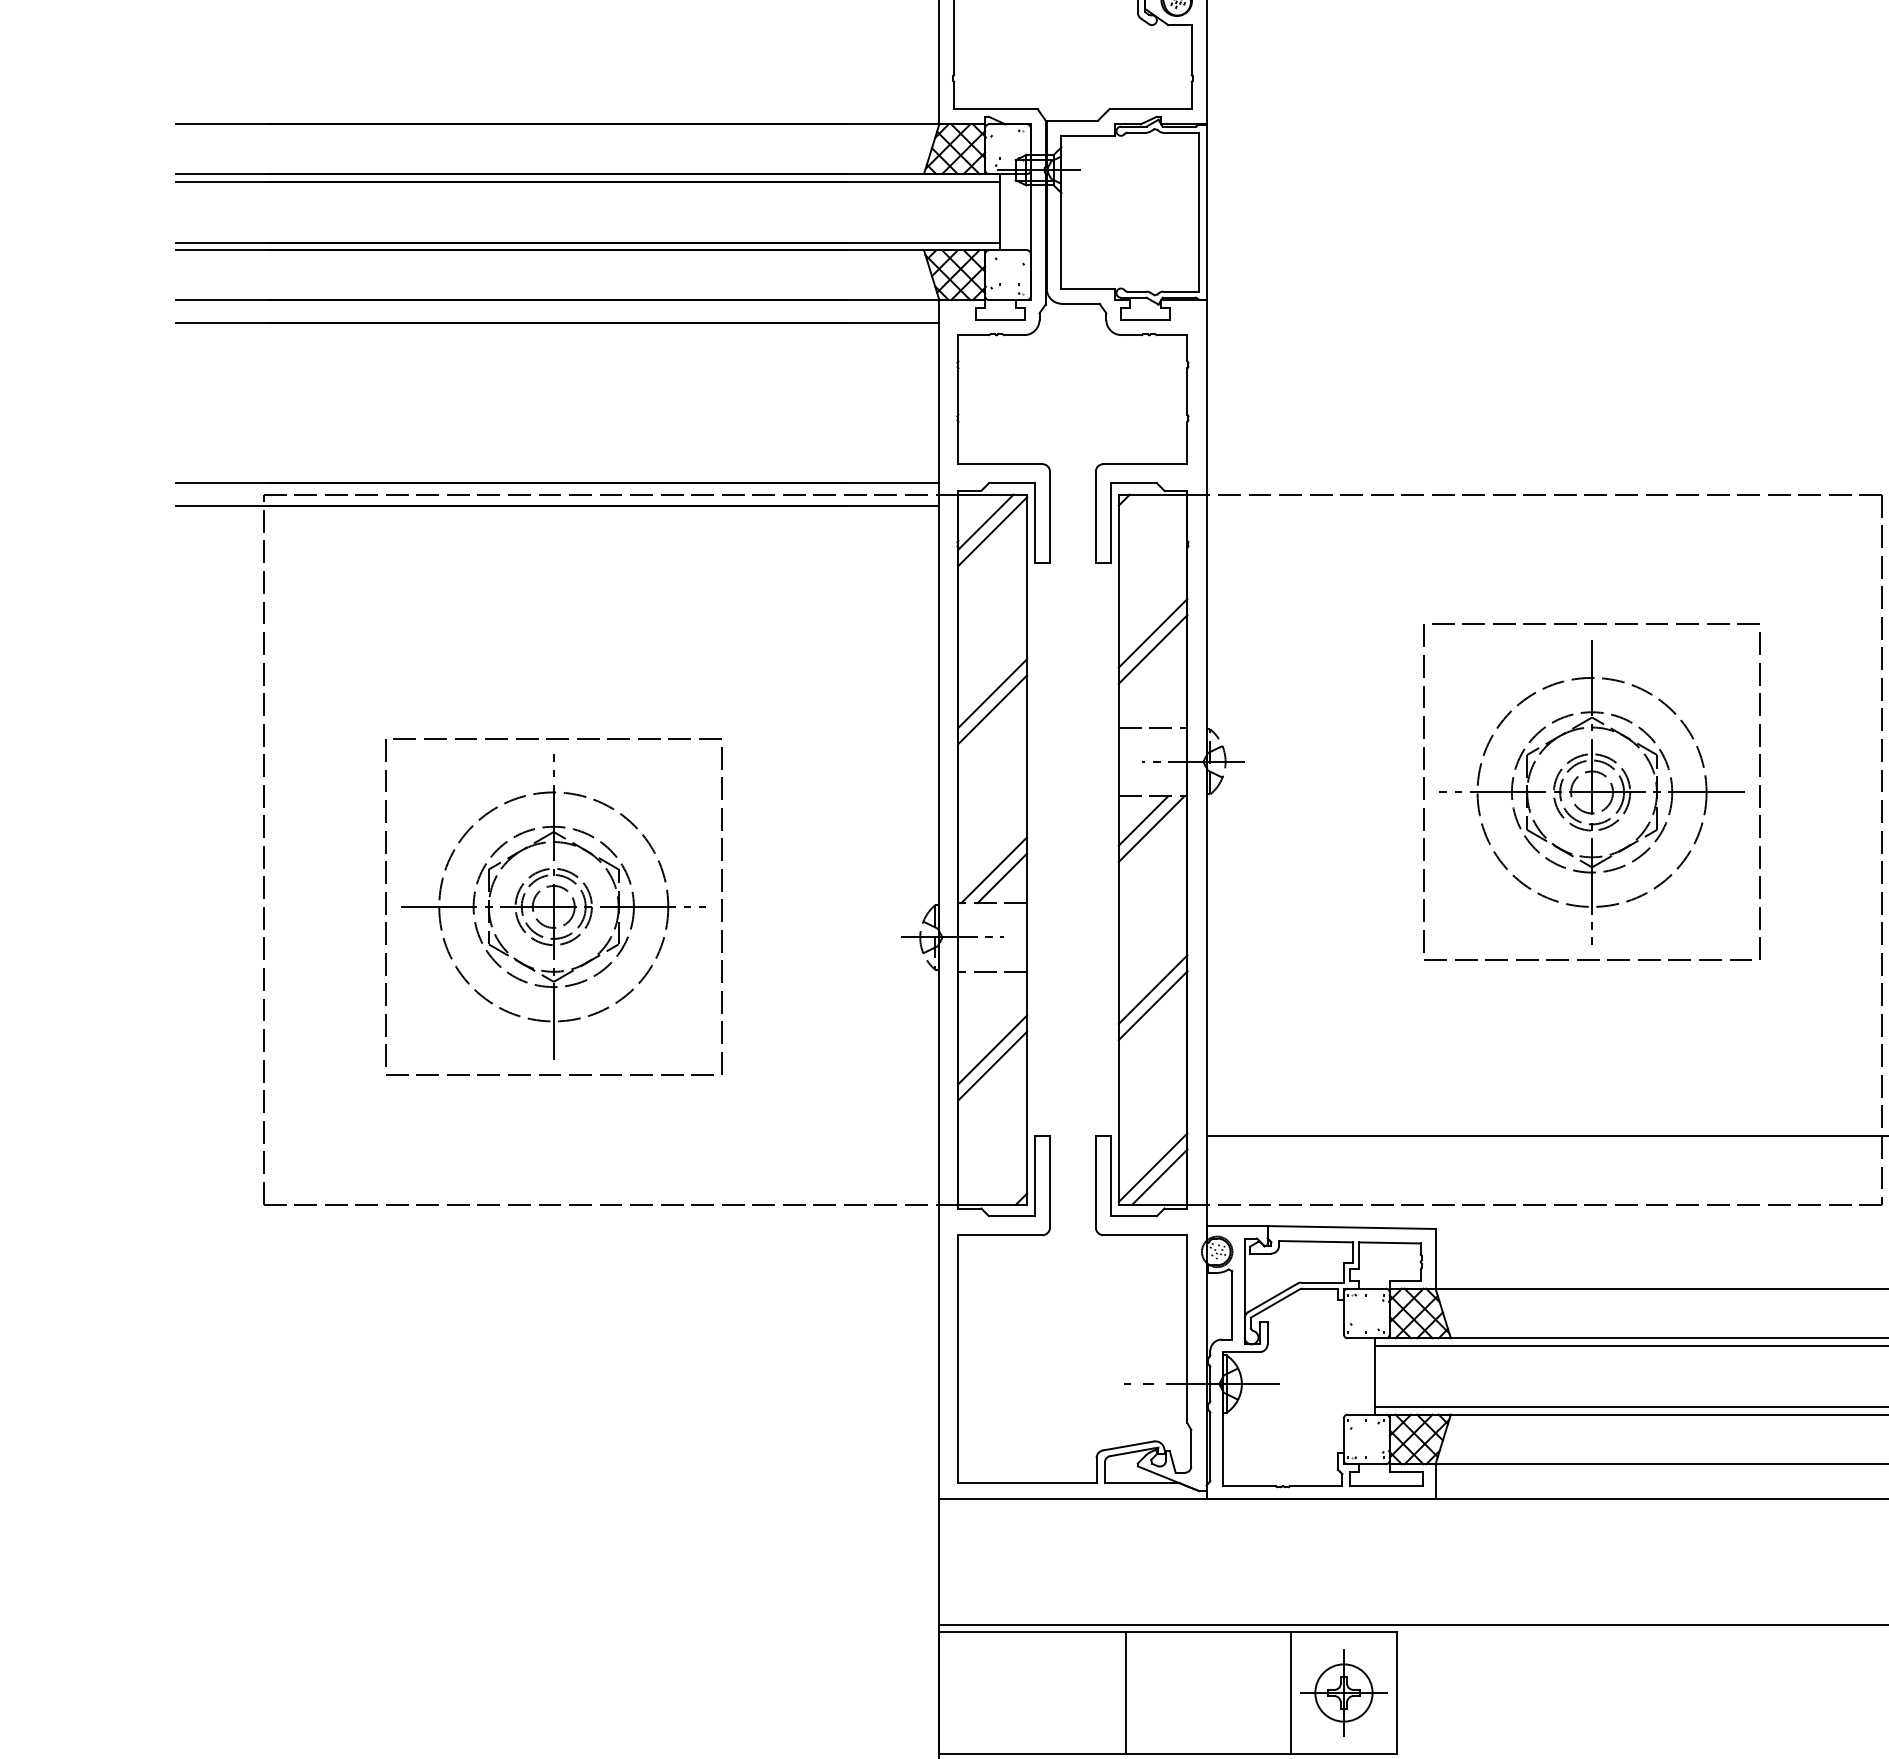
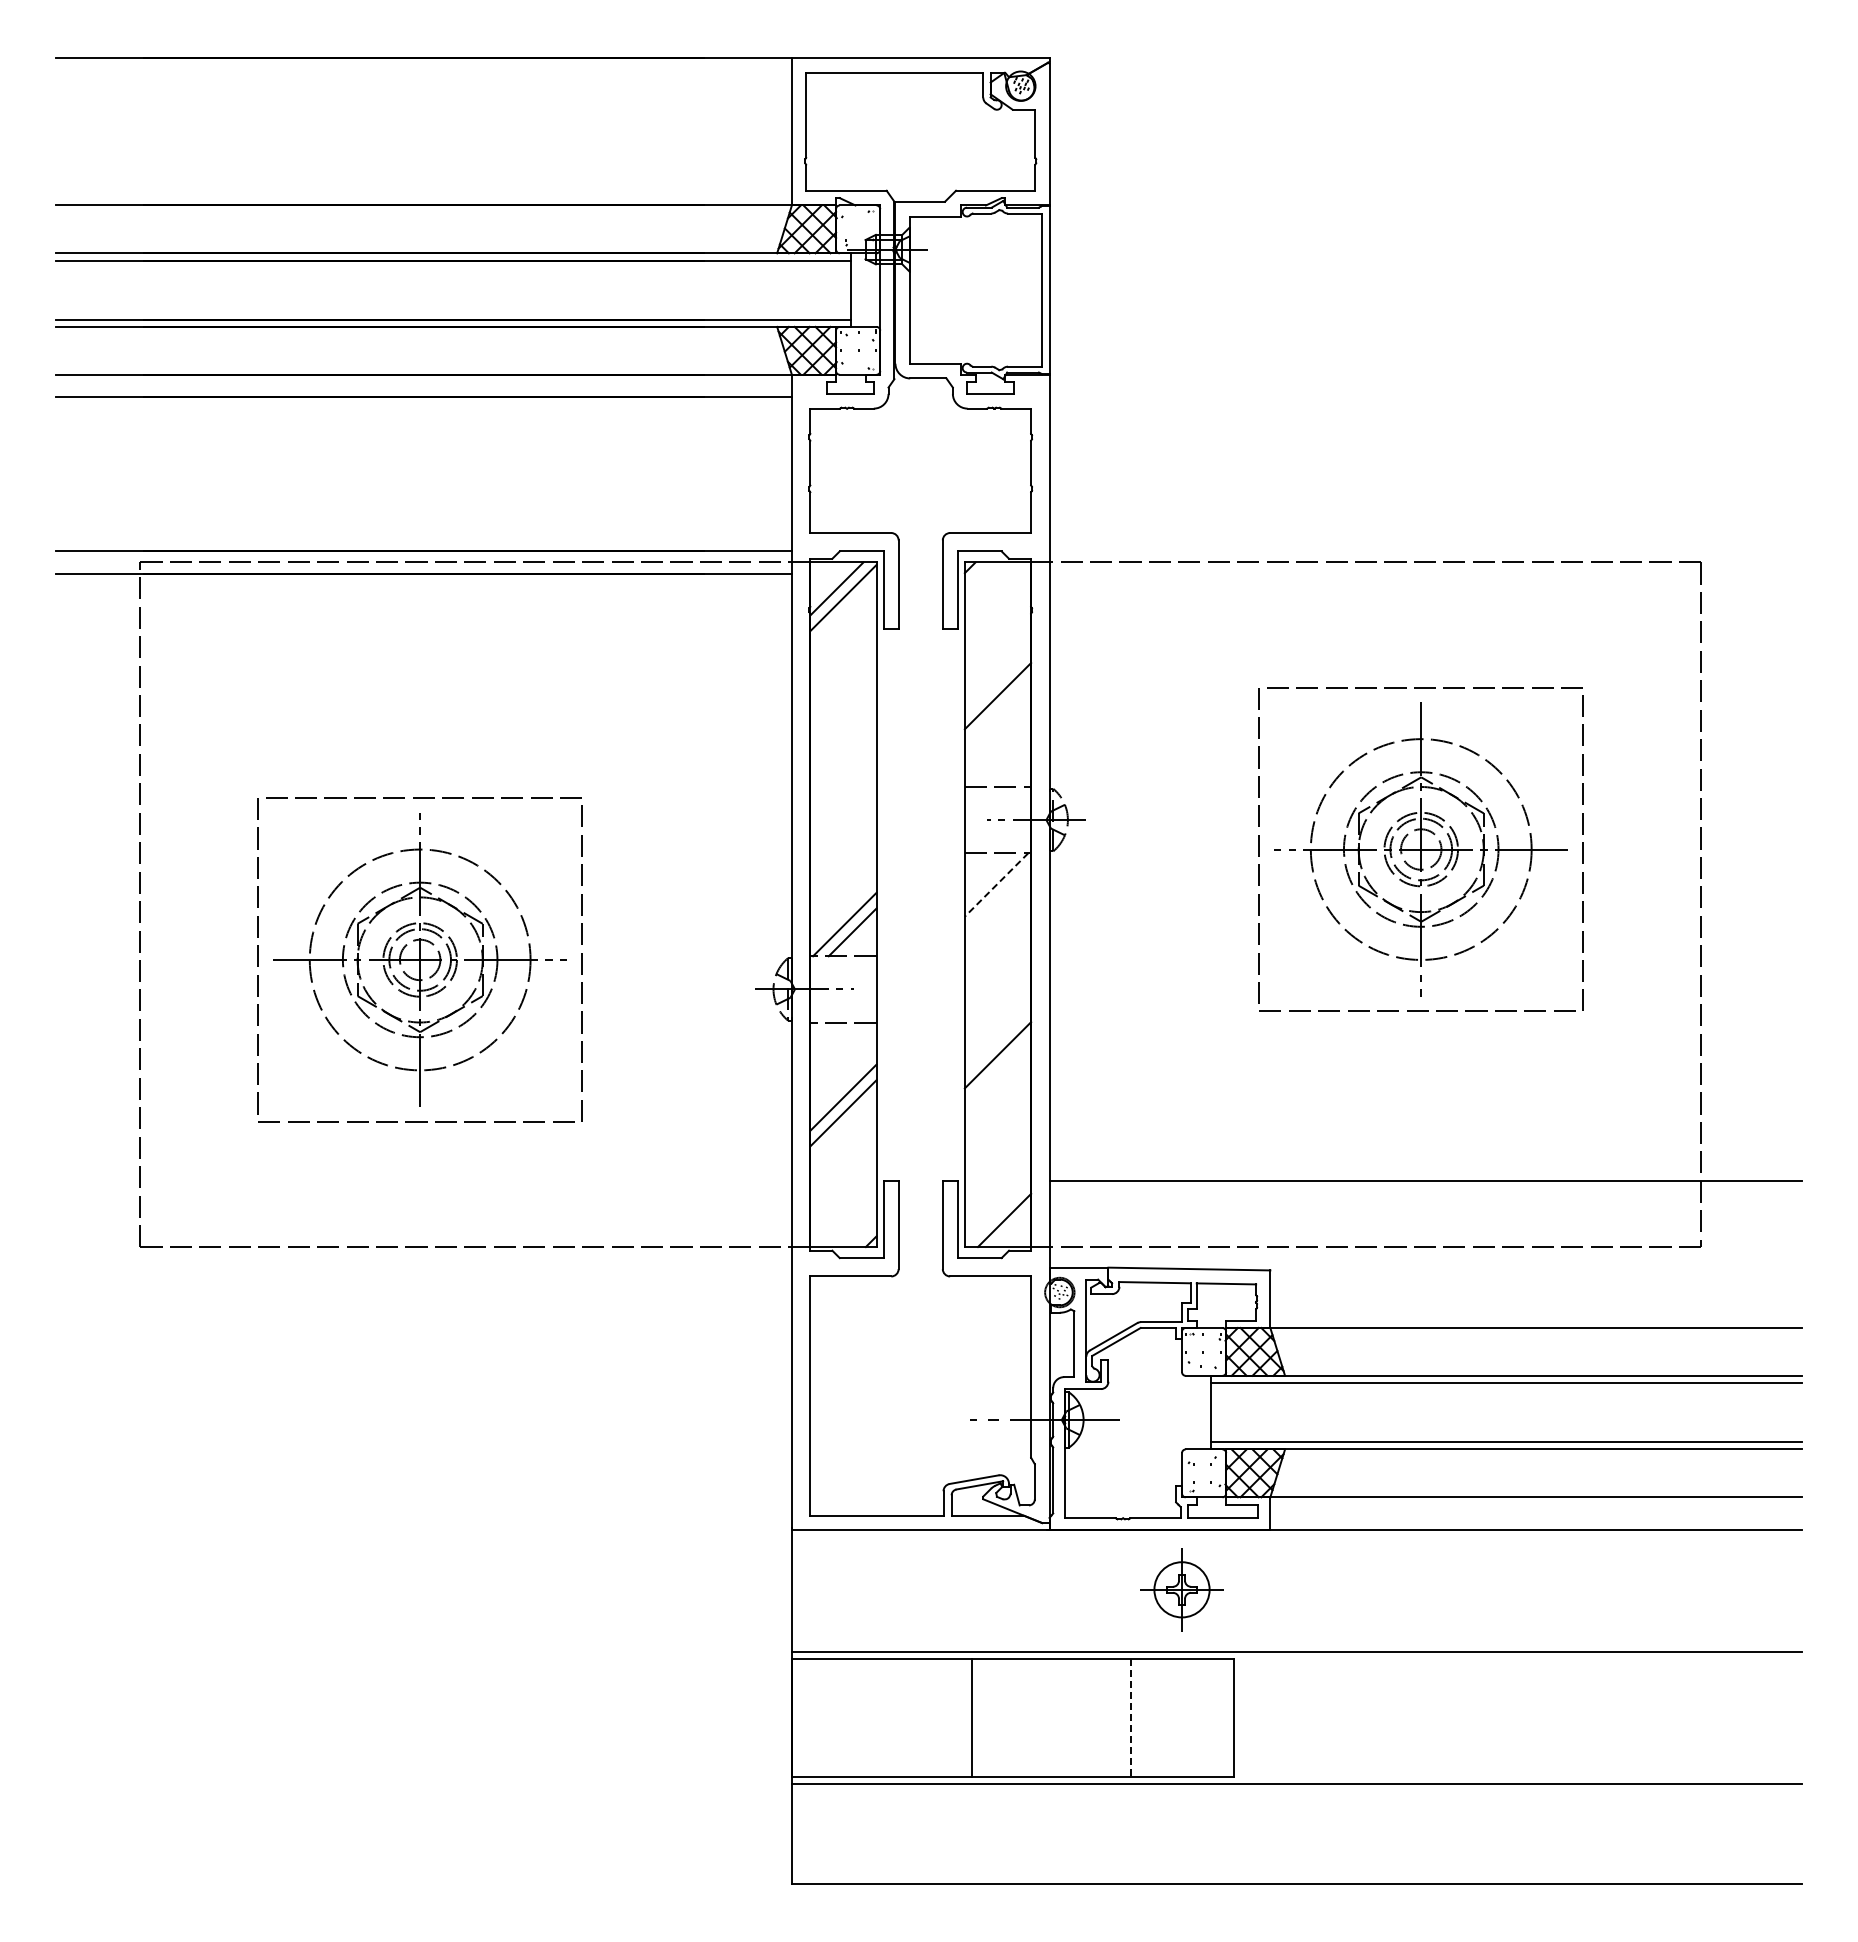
line: (1152, 649) -> (997, 711), removed
line: (992, 693) -> (843, 754), removed
line: (992, 709) -> (843, 769), removed
line: (1143, 820) -> (988, 876), removed
line: (1151, 828) -> (996, 884), solid -> dashed
line: (1152, 989) -> (997, 1039), removed
line: (1152, 1167) -> (997, 1211), removed
line: (1290, 1692) -> (1130, 1717), solid -> dashed
part: (1343, 1692) -> (1181, 1589), moved

